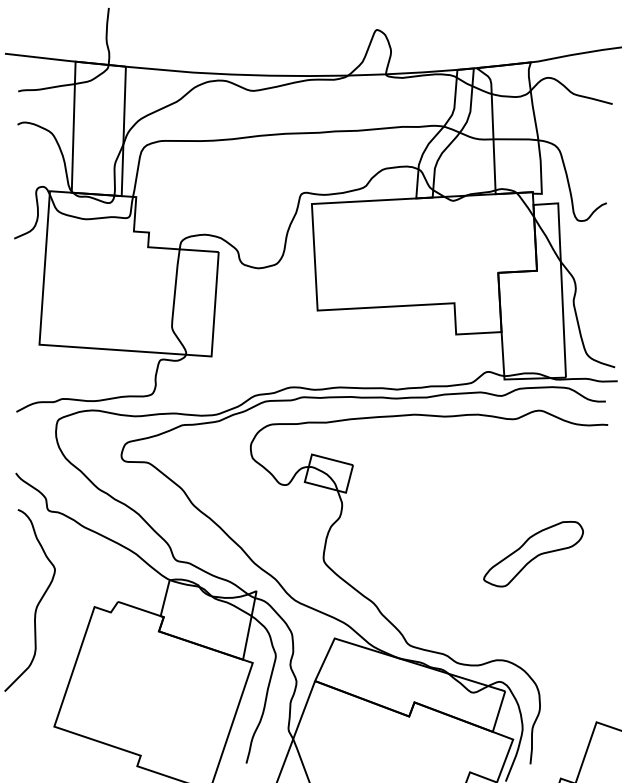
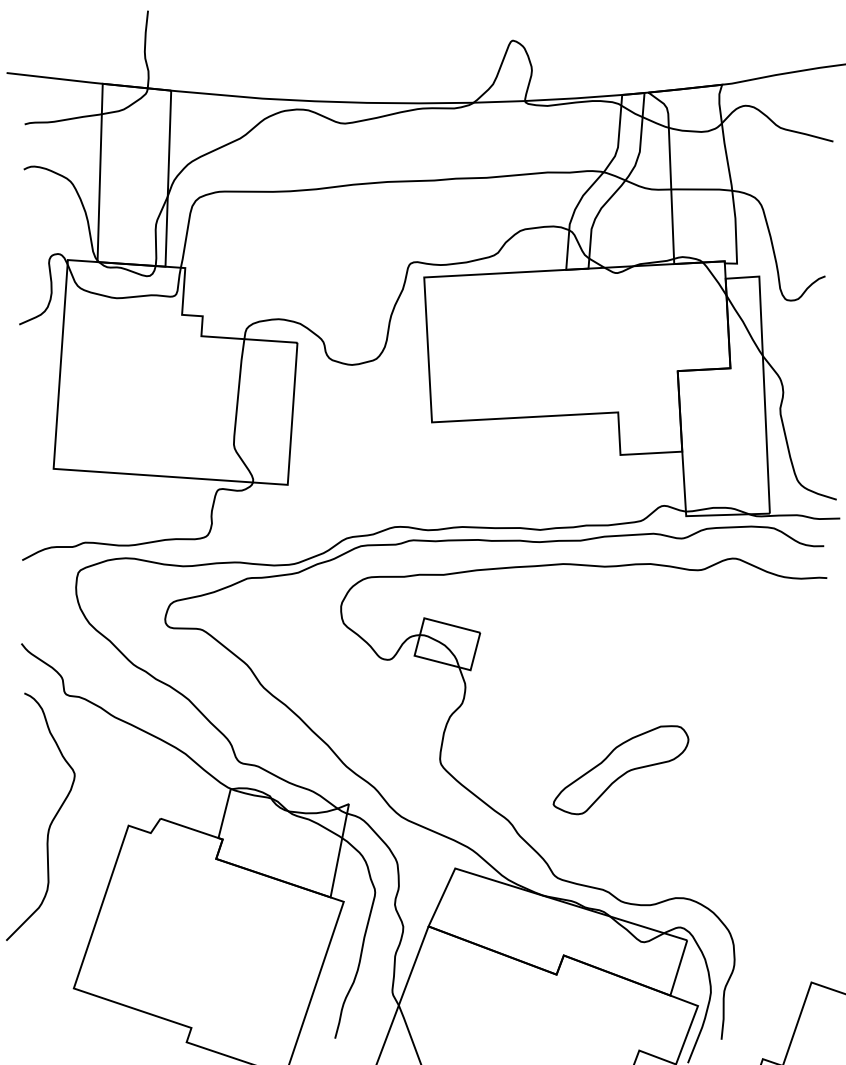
part: (533, 554) -> (620, 770), moved

